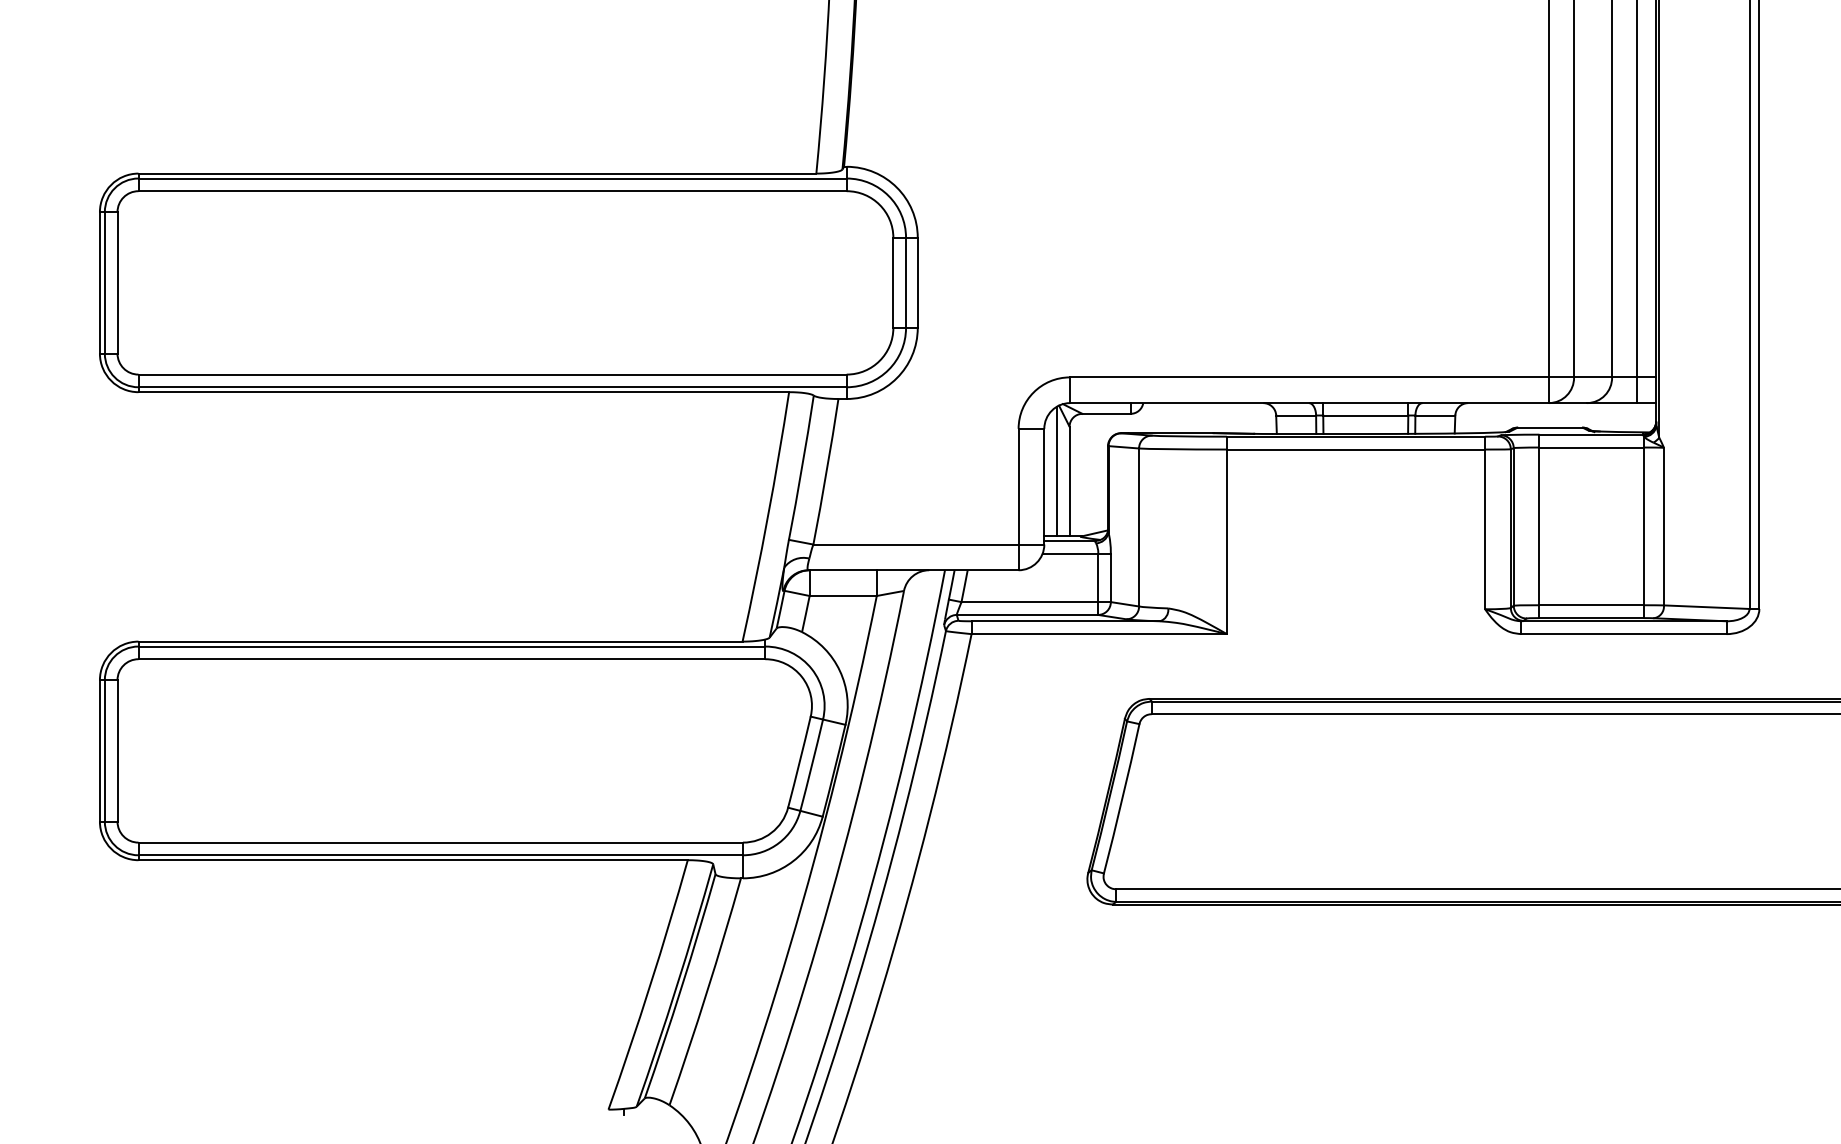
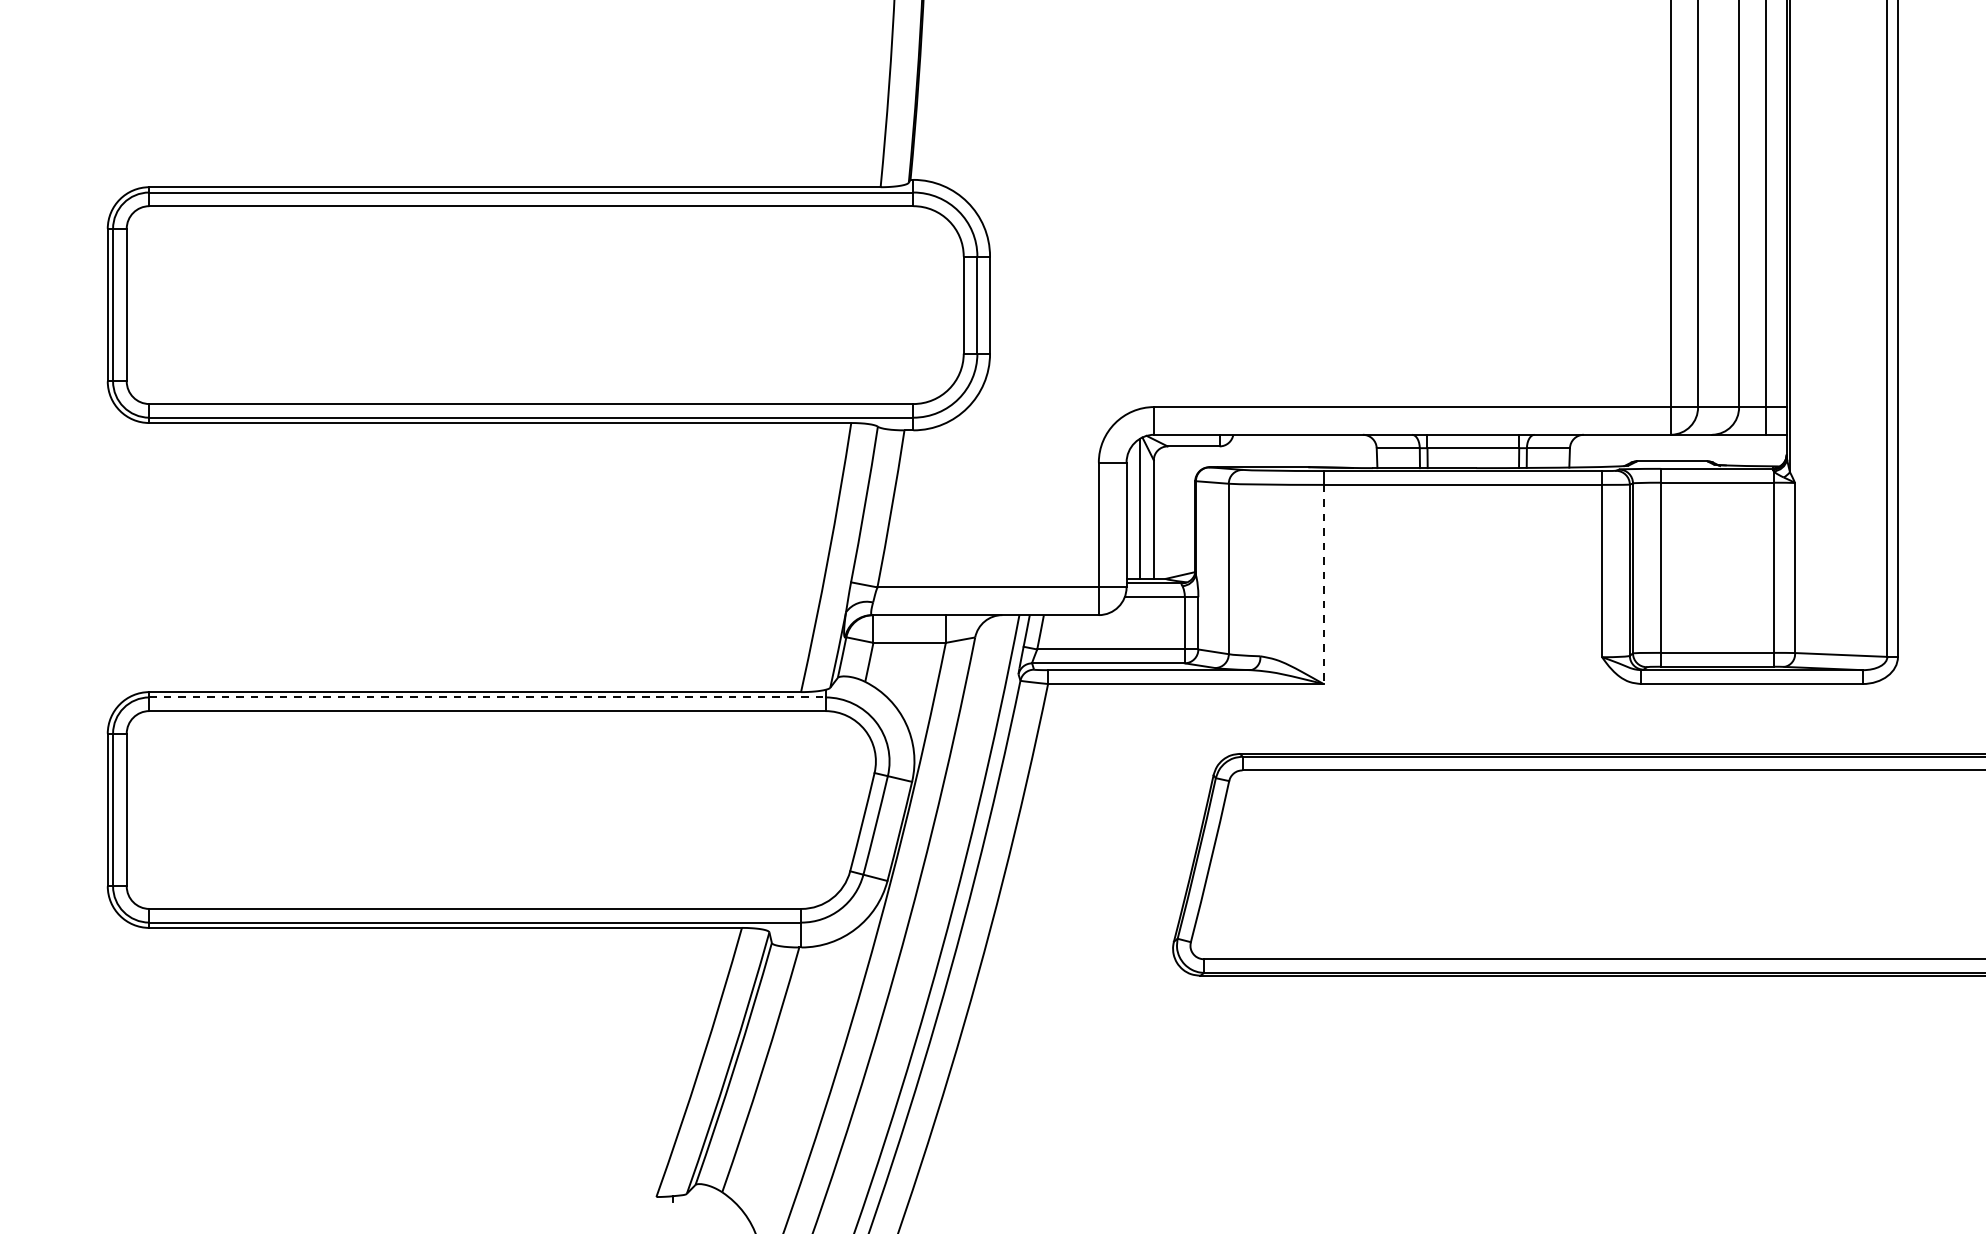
line: (1226, 542) -> (1323, 585), solid -> dashed
line: (452, 646) -> (488, 697), solid -> dashed

